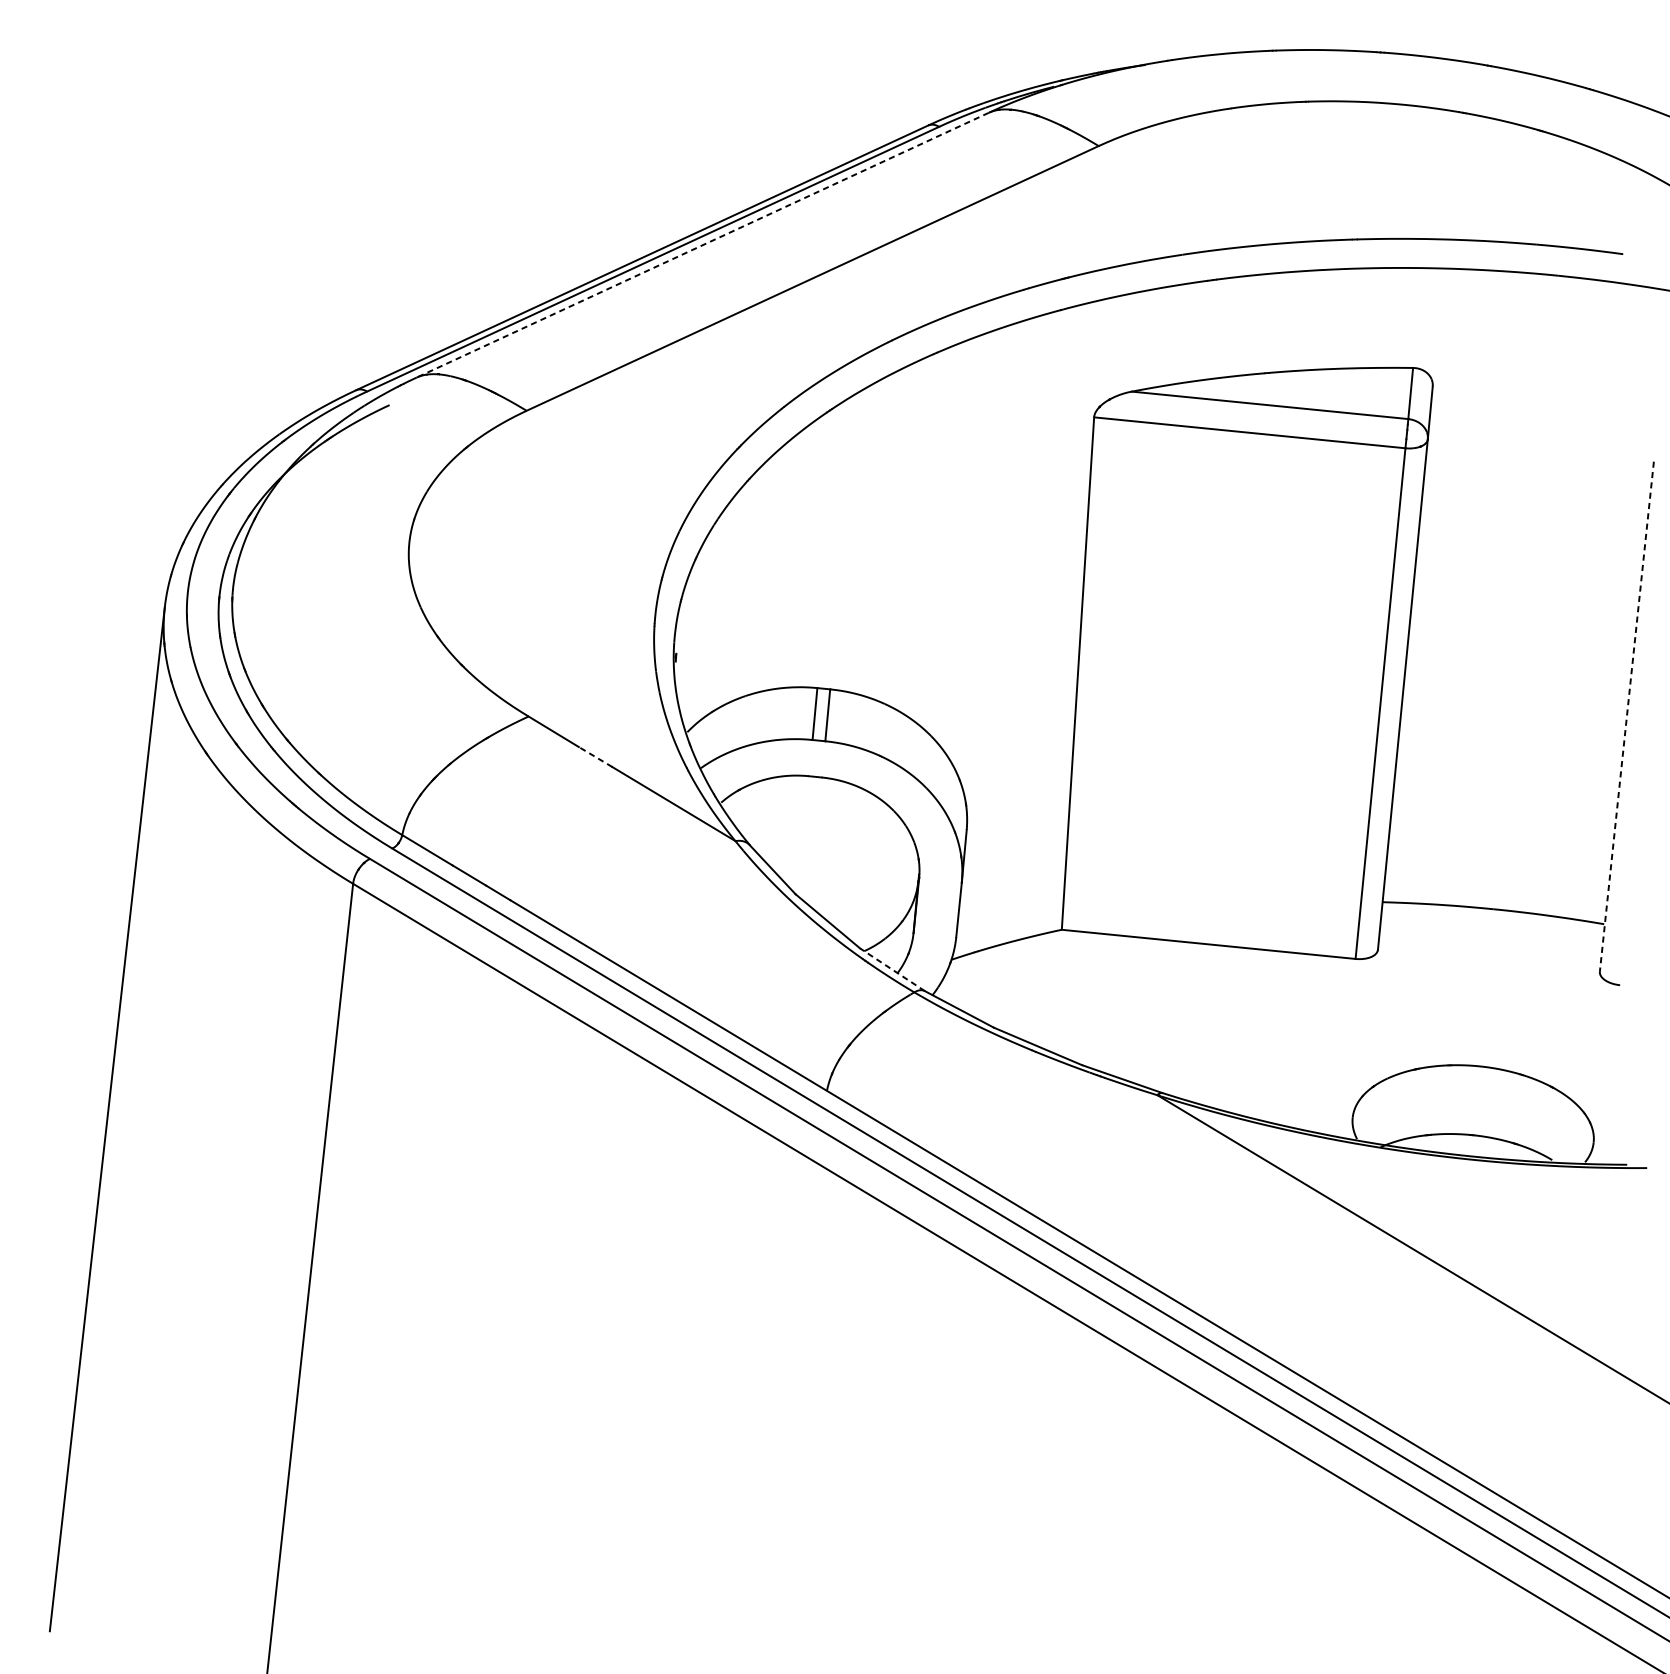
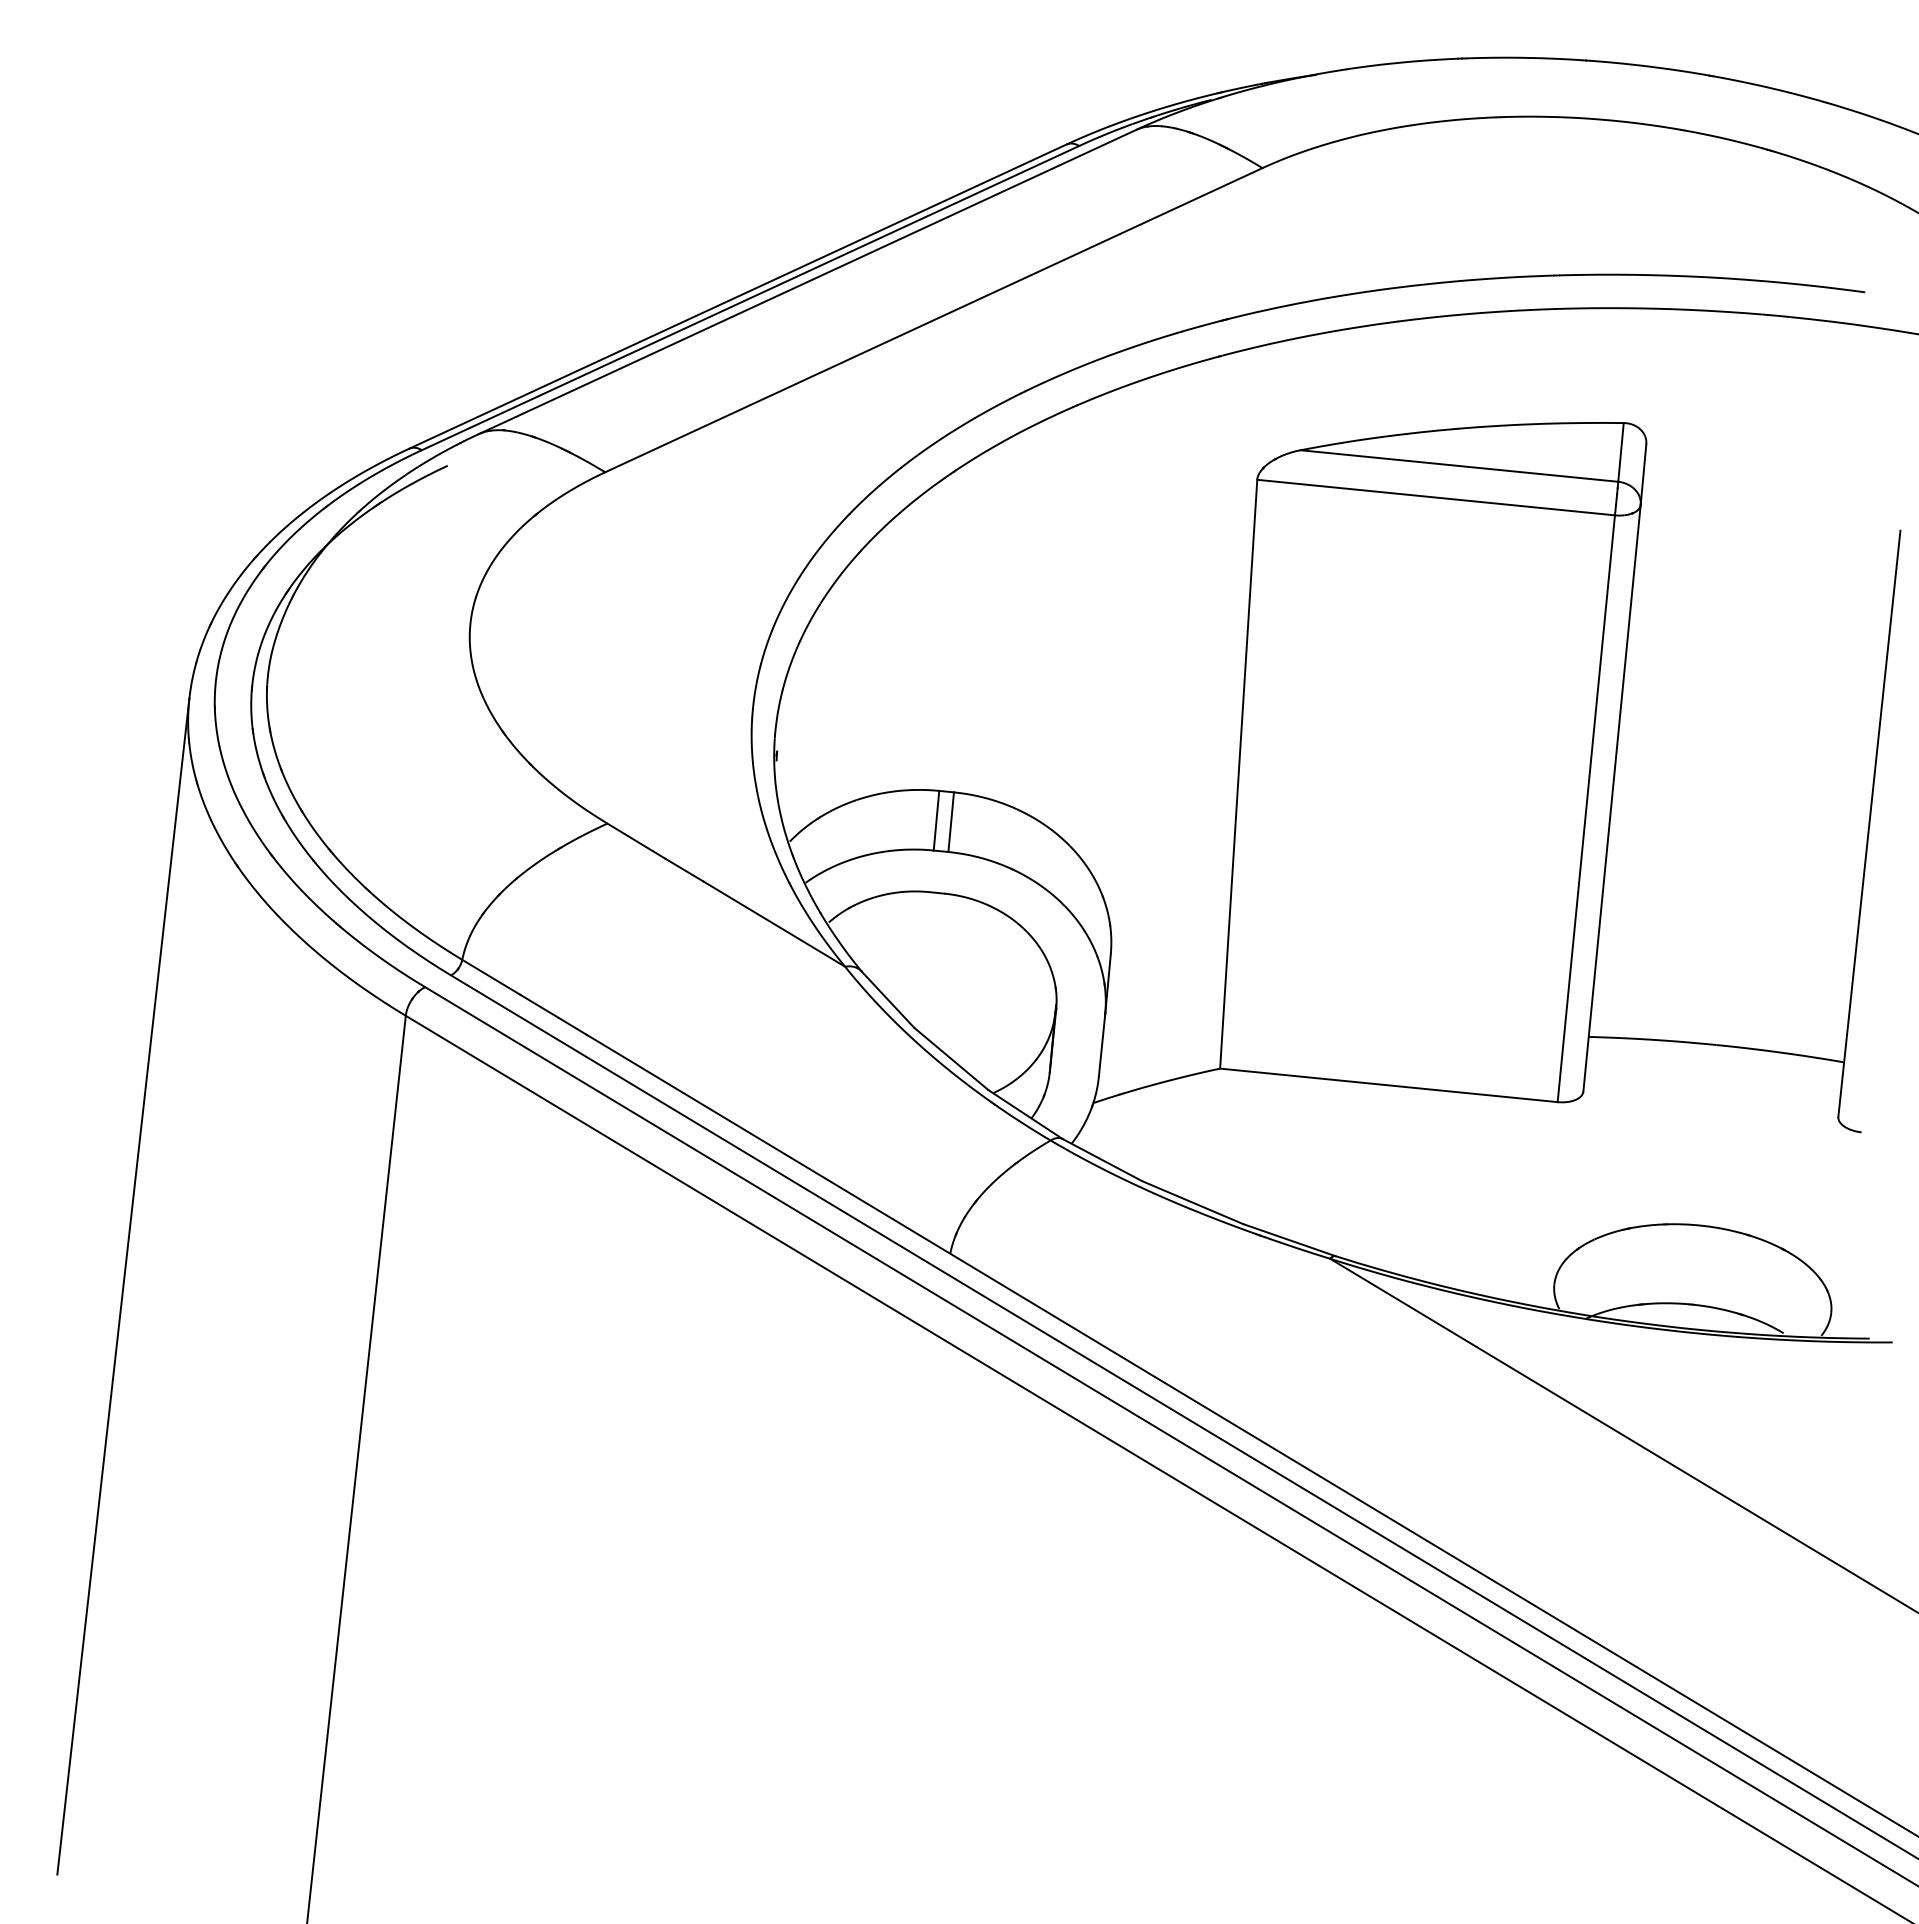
line: (702, 245) -> (807, 282), dashed -> solid
line: (1626, 716) -> (1869, 823), dashed -> solid
line: (595, 756) -> (684, 869), dashed -> solid
line: (892, 969) -> (1025, 1114), dashed -> solid

